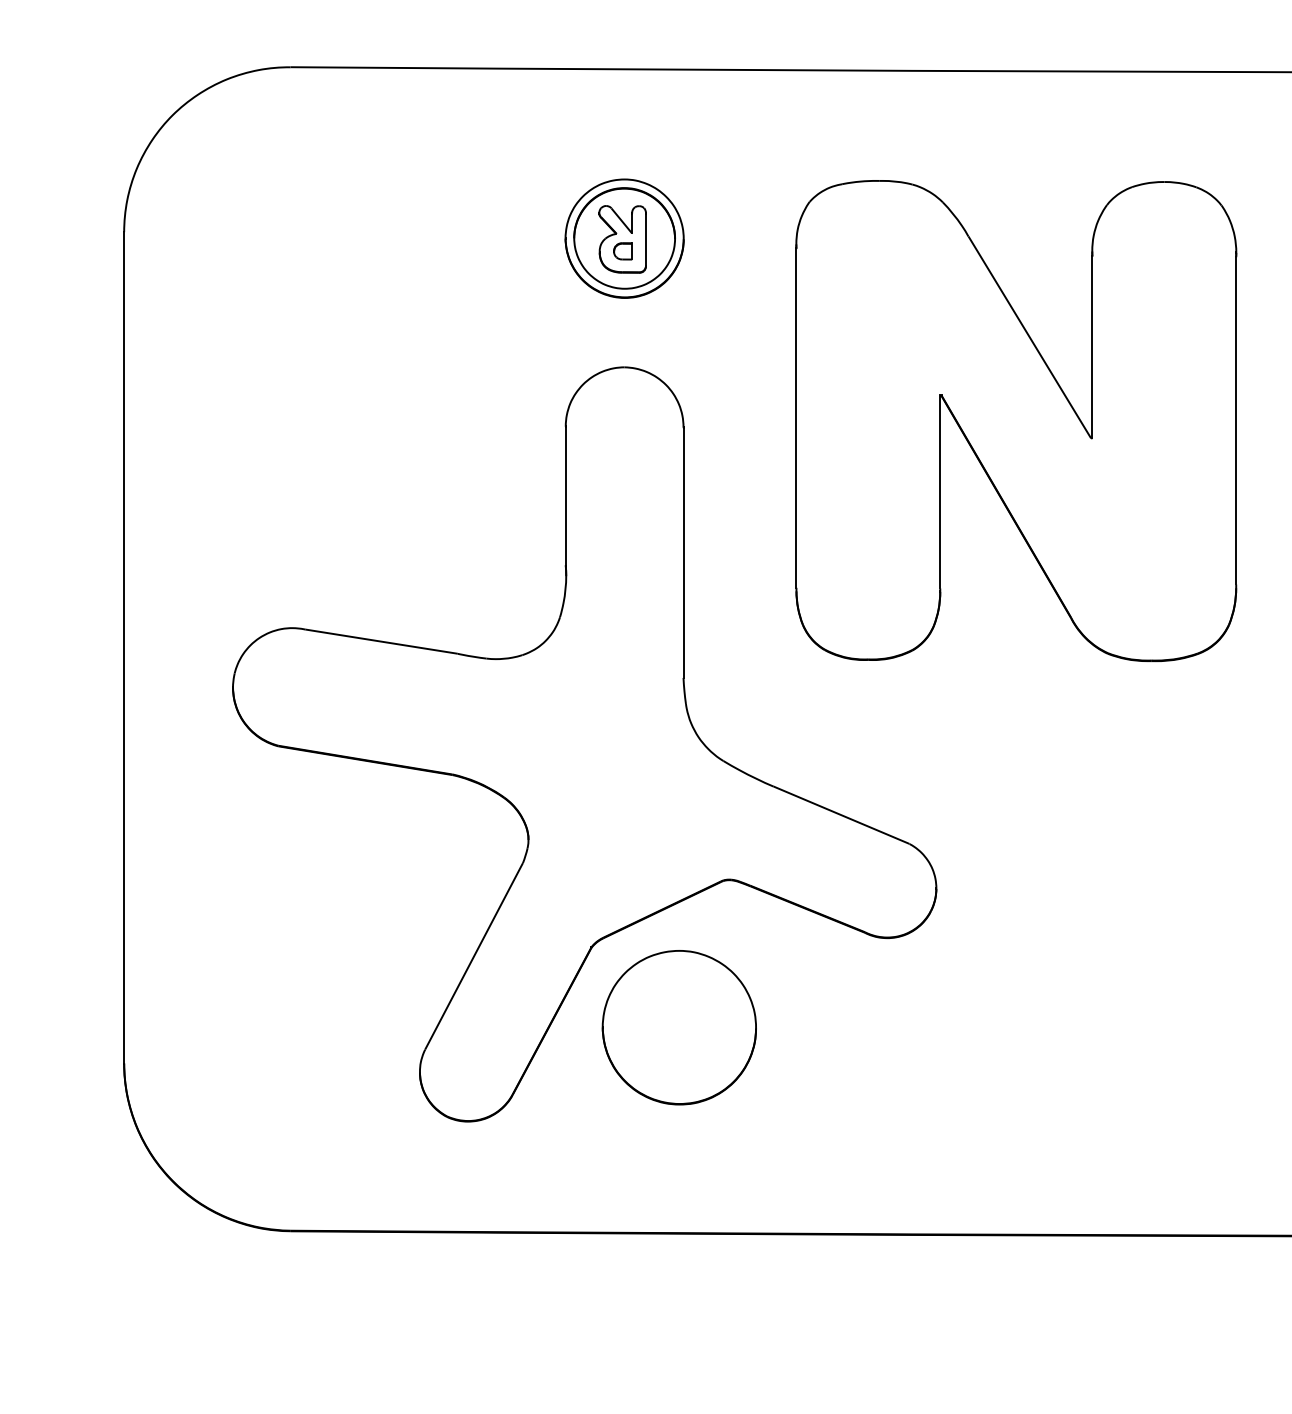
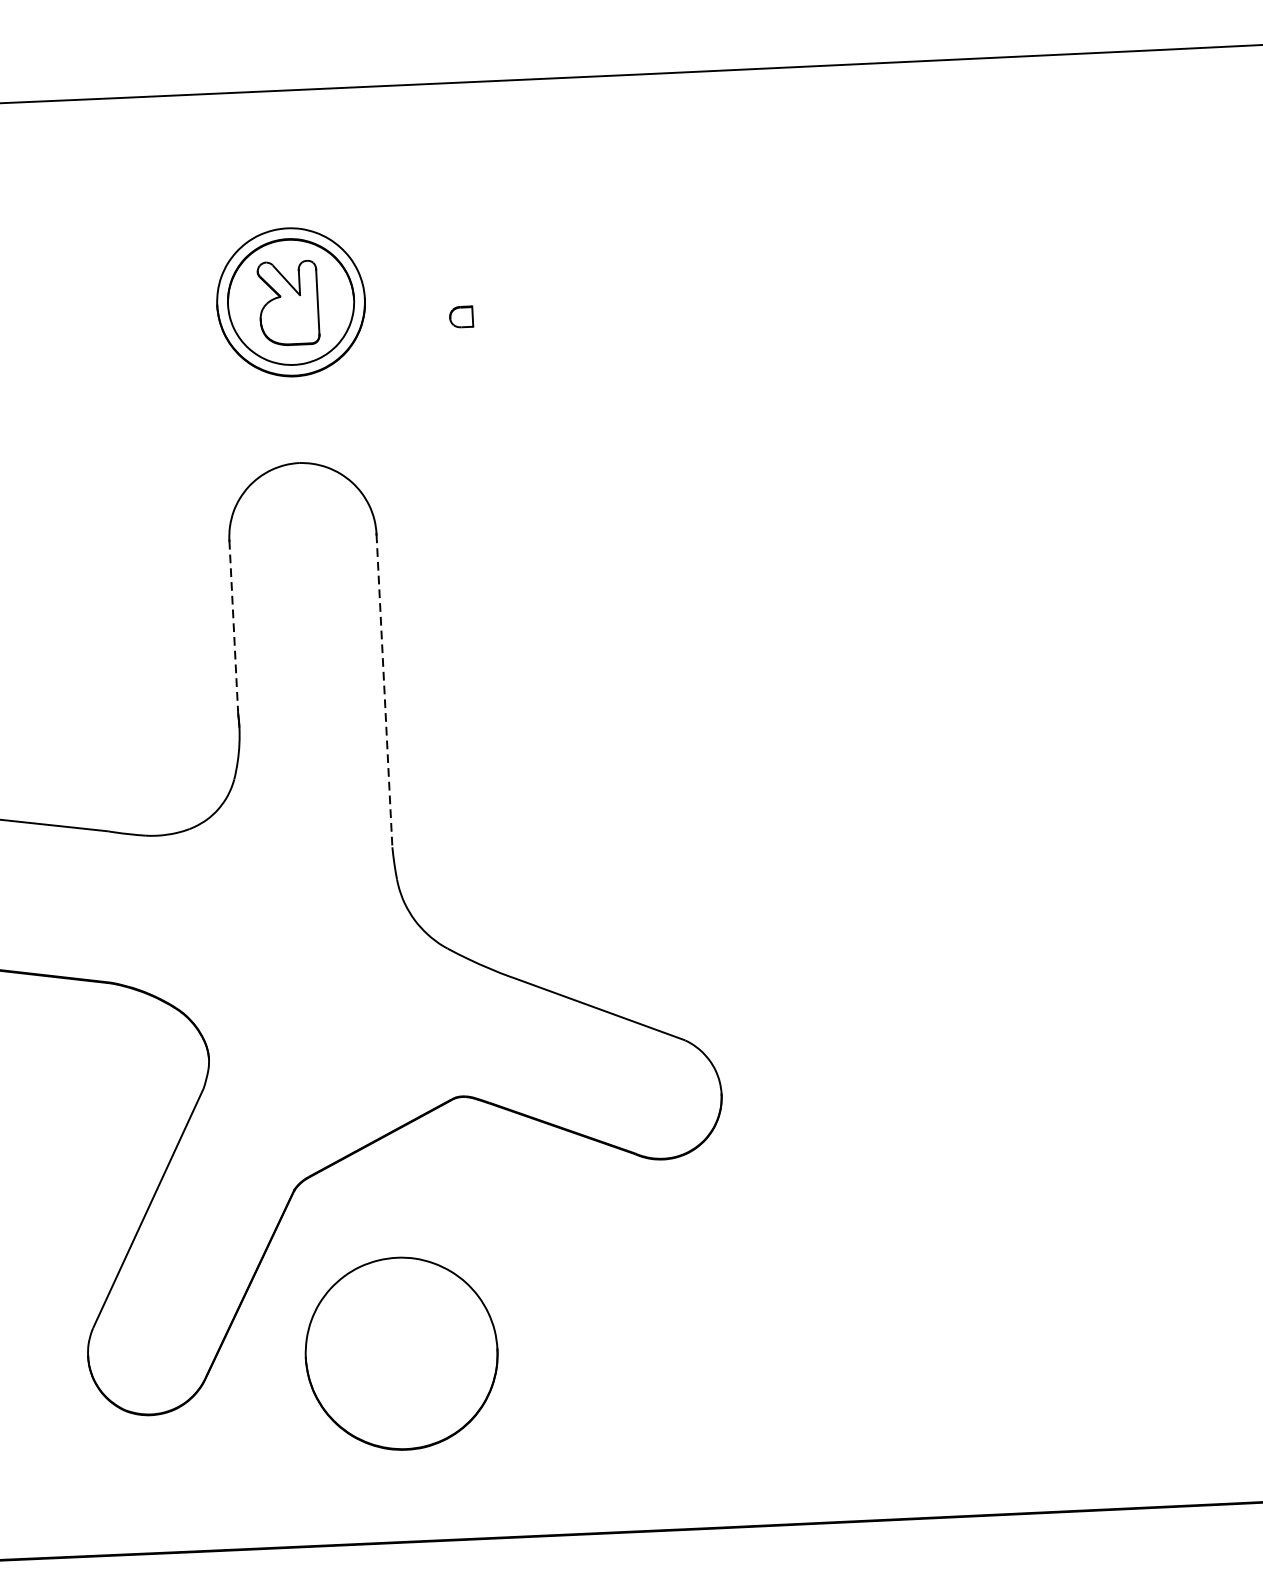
part: (622, 251) -> (460, 317), moved
part: (1016, 421) -> (792, 505), removed
line: (565, 495) -> (233, 626), solid -> dashed
line: (683, 553) -> (384, 691), solid -> dashed
part: (678, 1027) -> (400, 1353), moved

